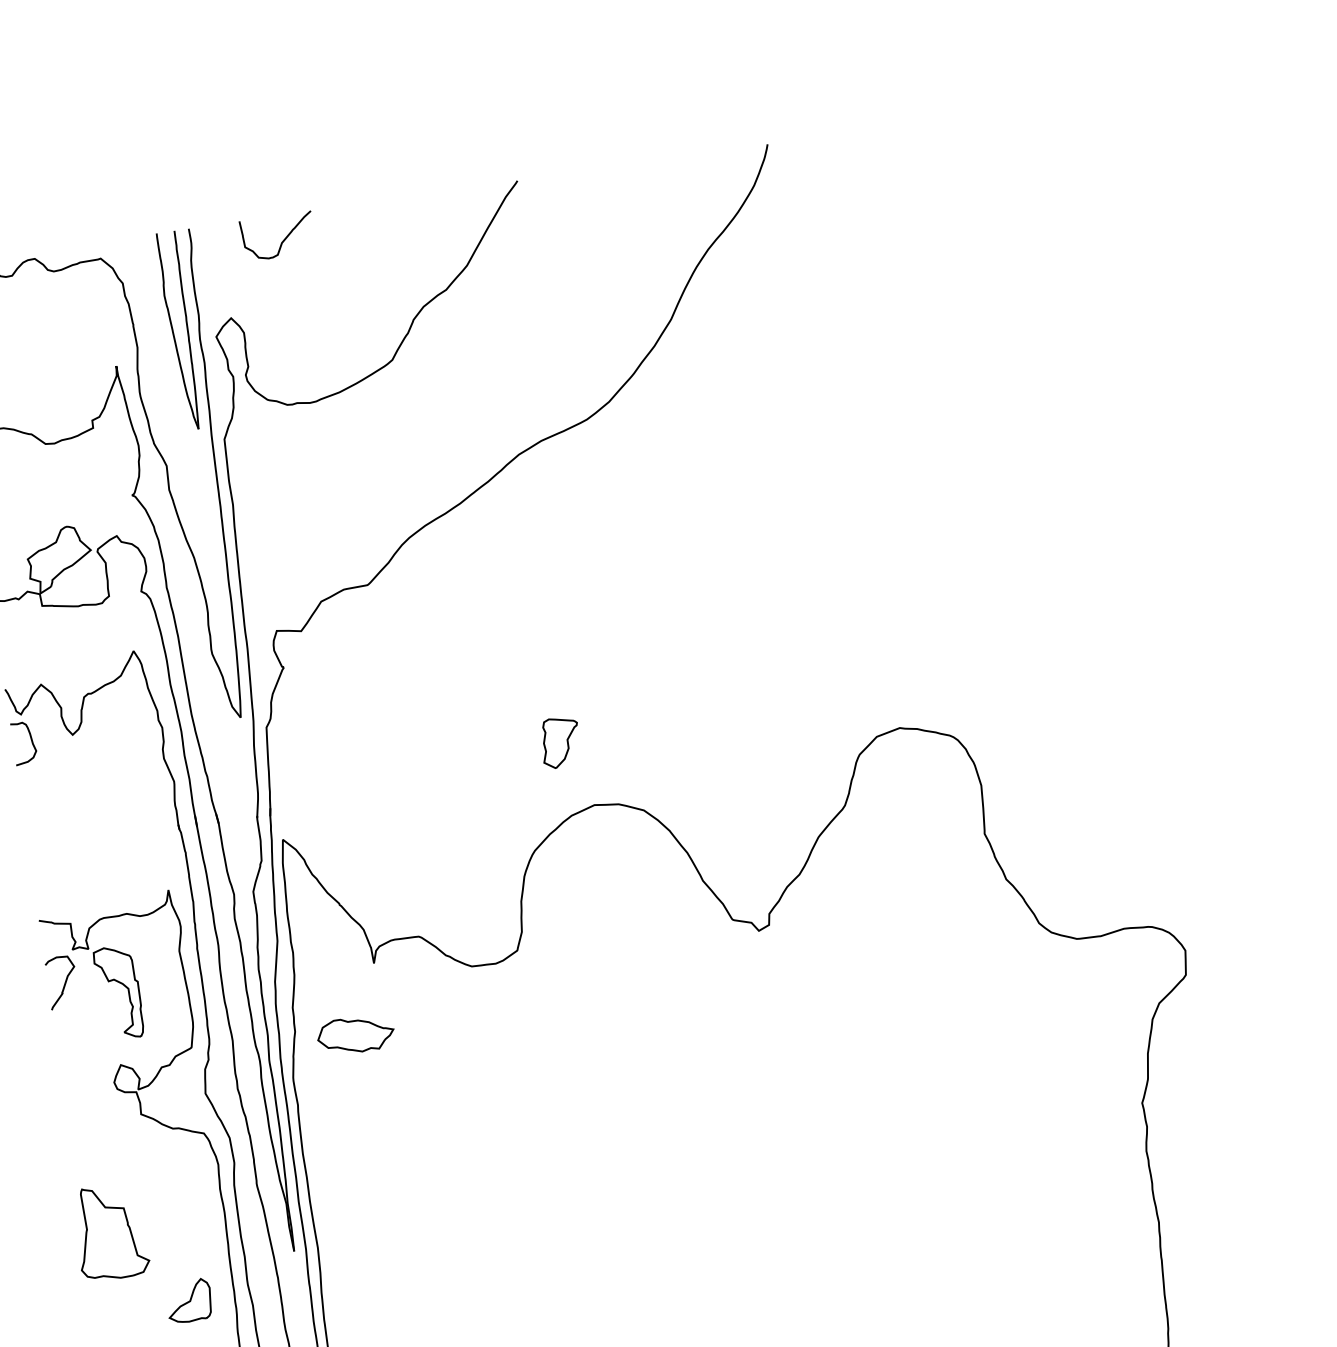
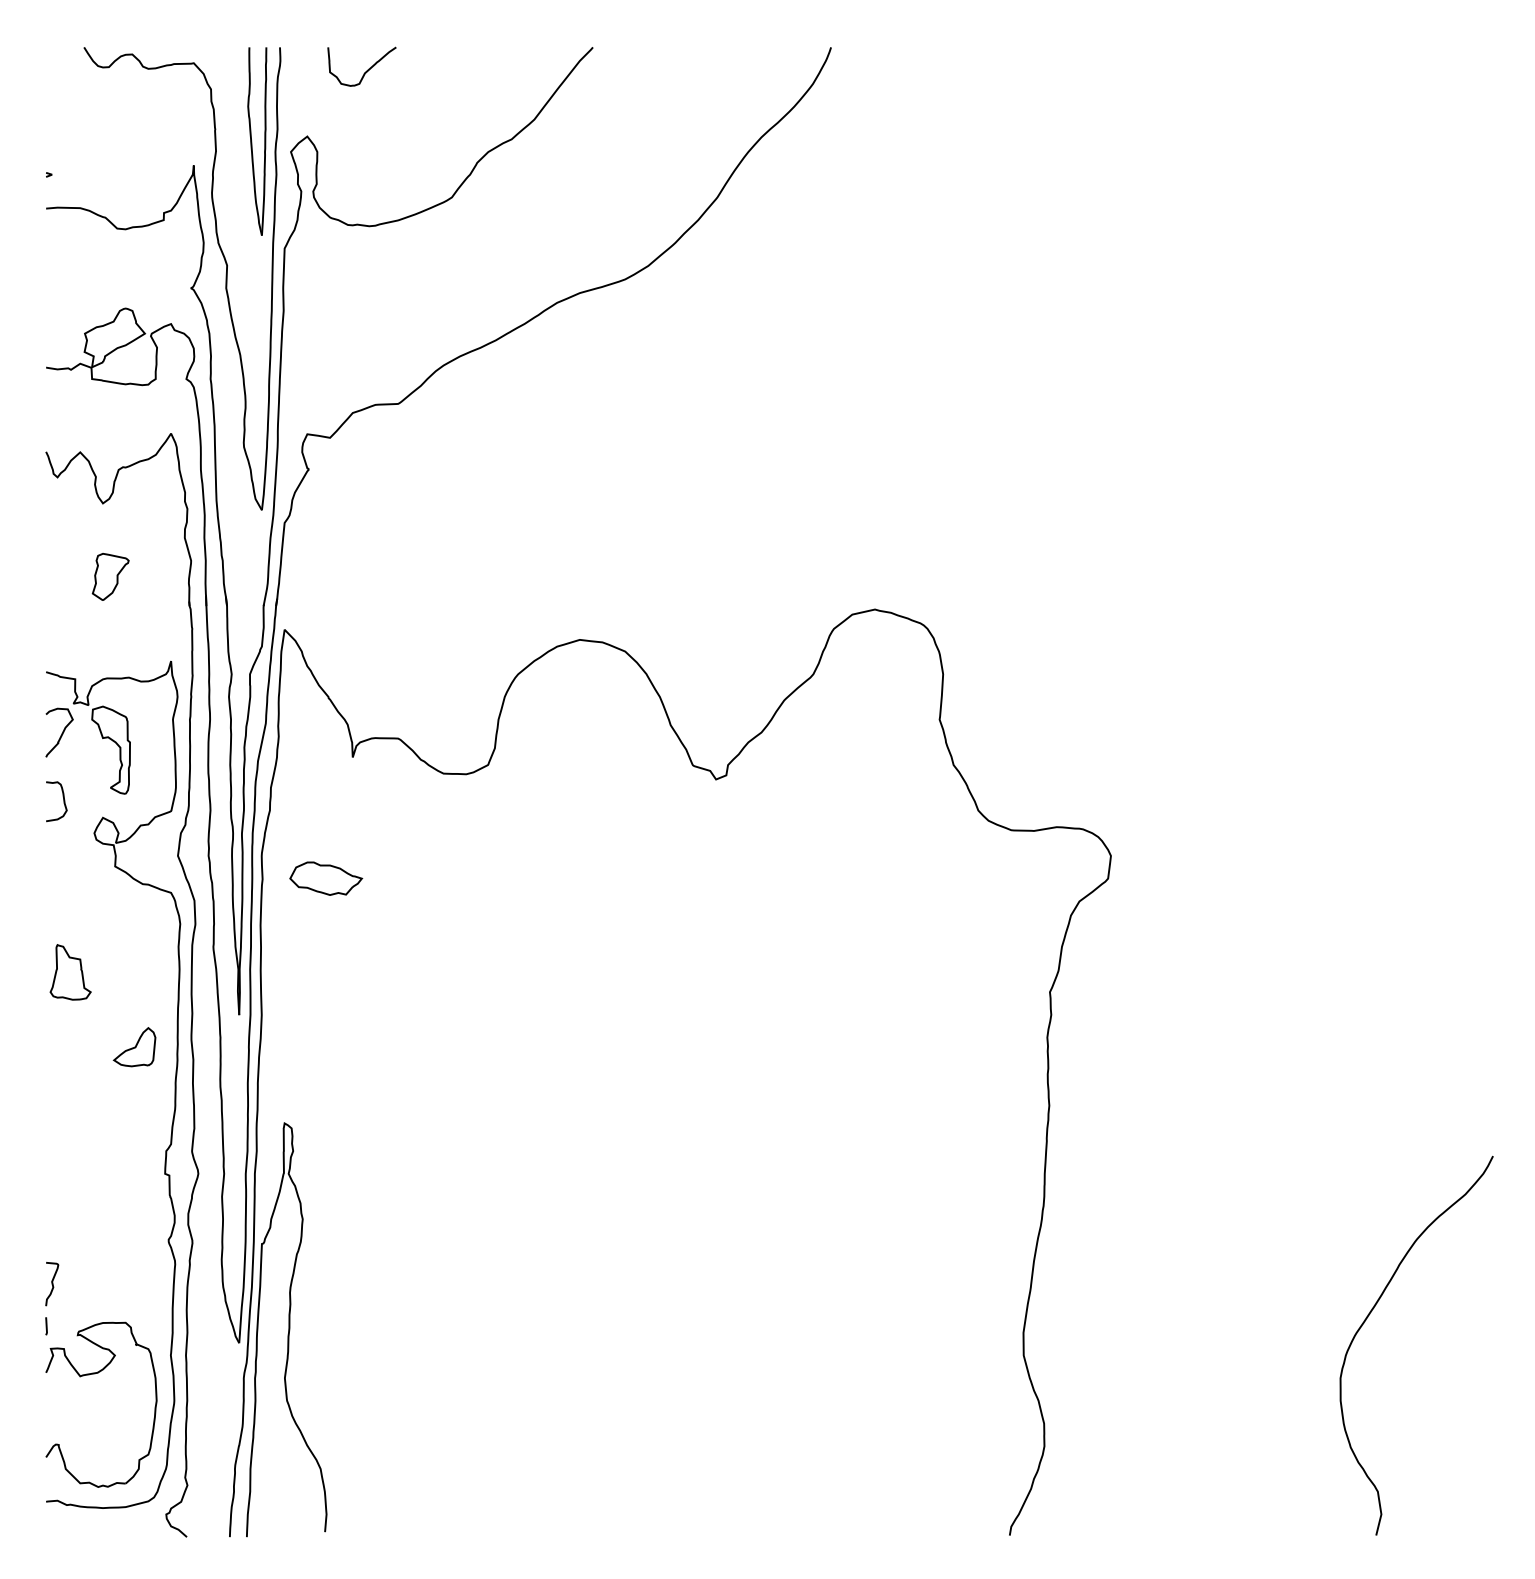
curve: (31, 742) -> (63, 801), moved
part: (560, 742) -> (110, 576), moved
part: (356, 1034) -> (326, 878), moved
part: (110, 1232) -> (70, 972), size x0.62

